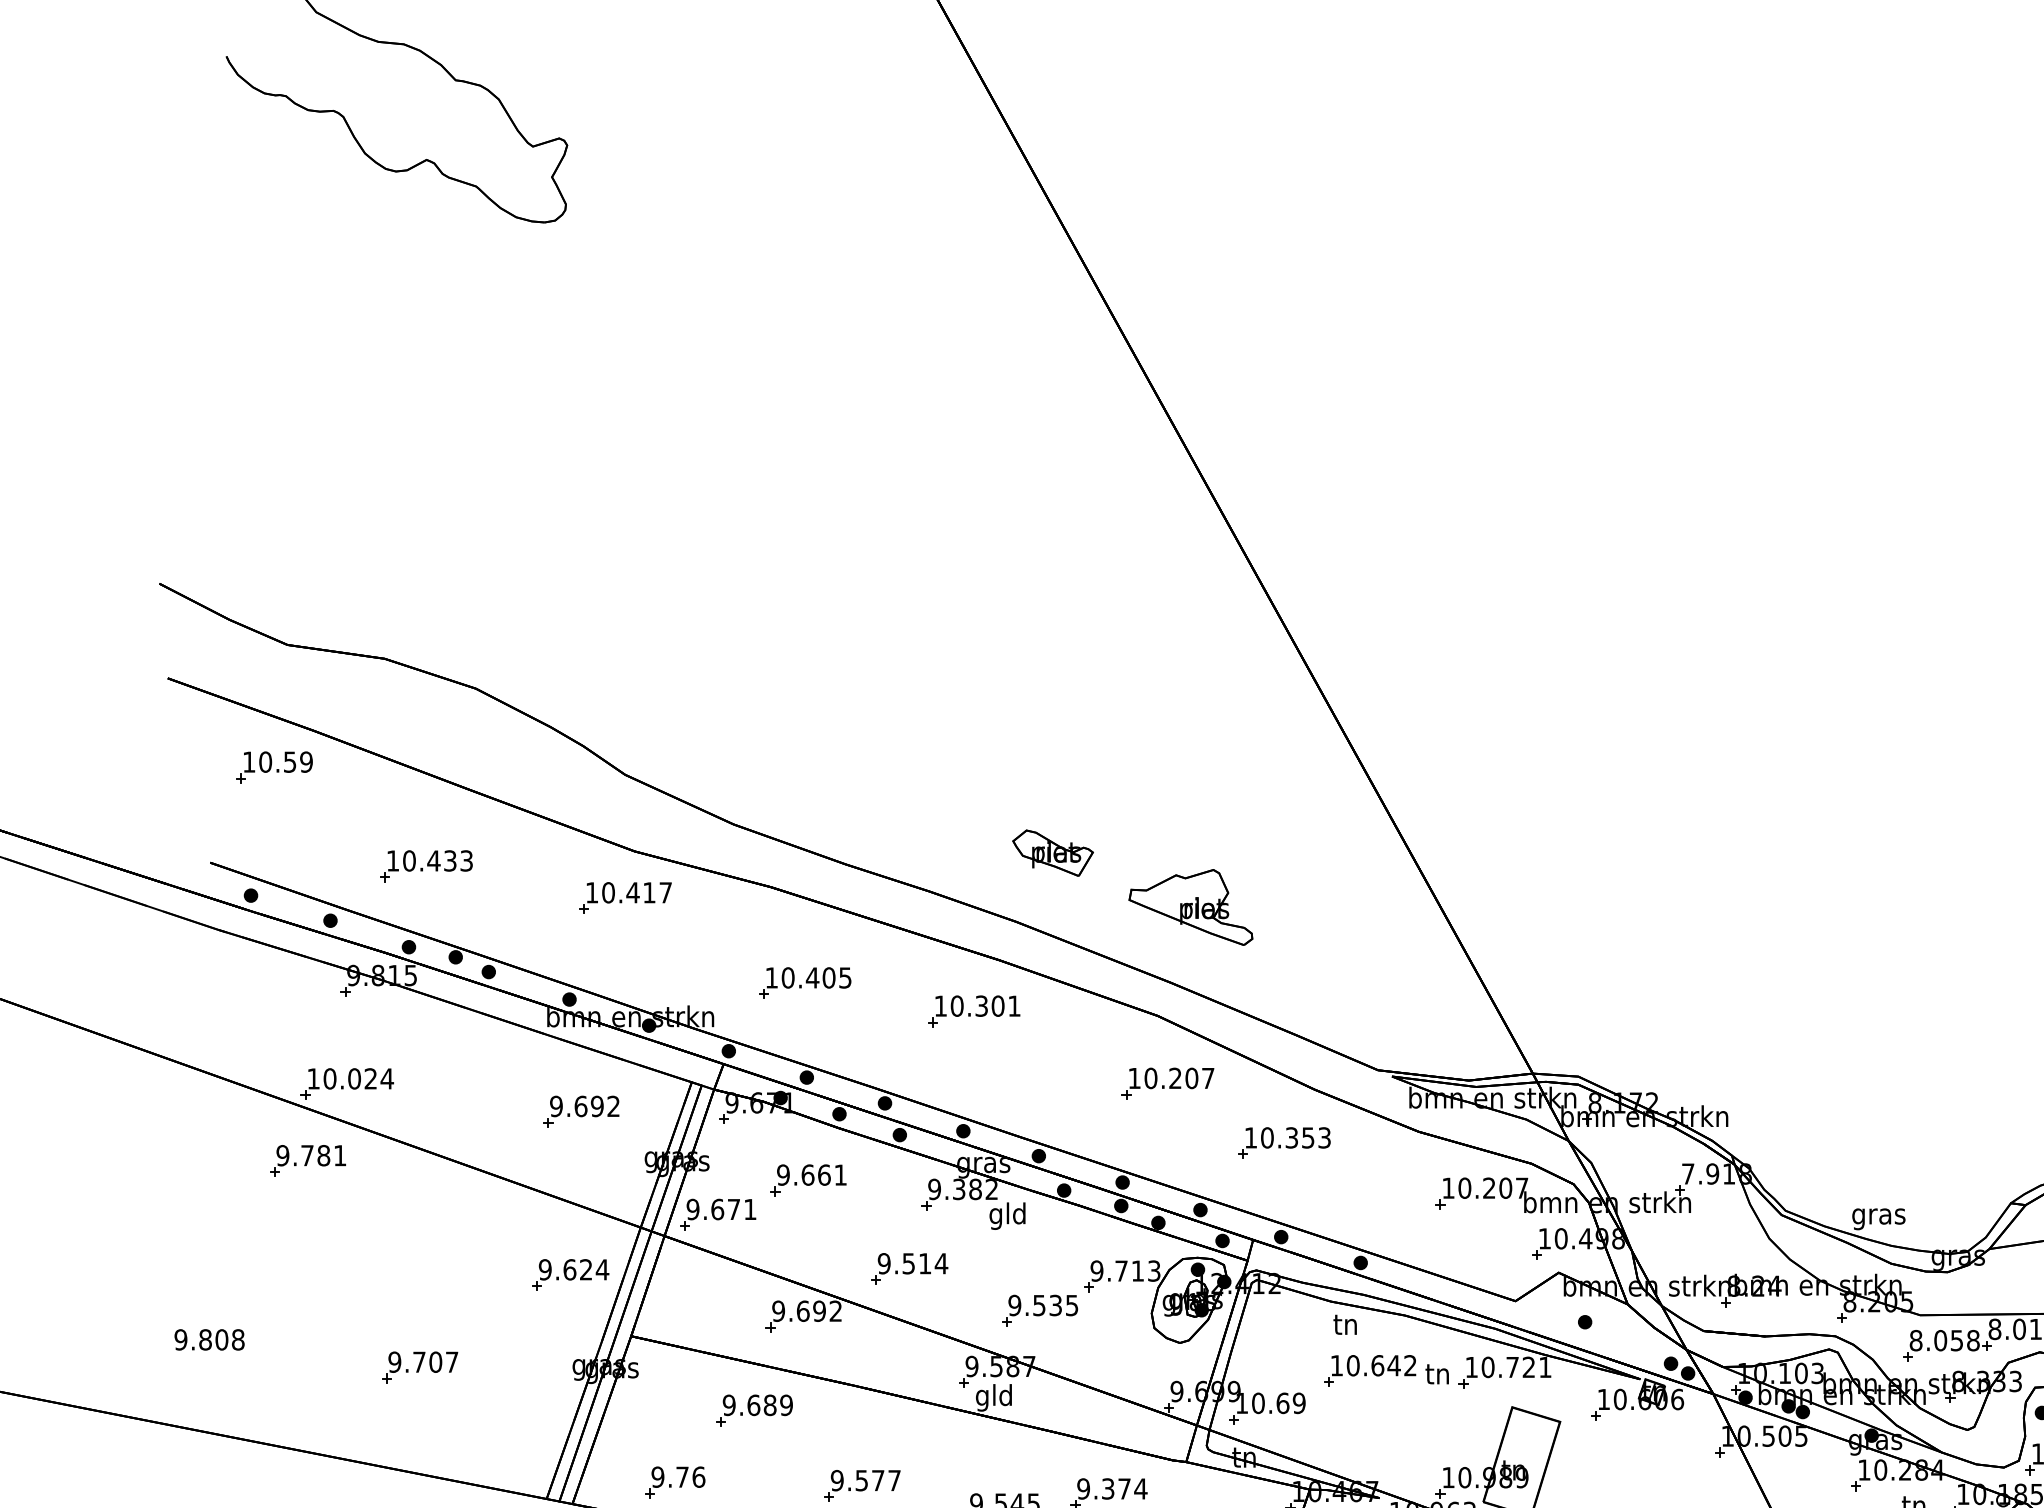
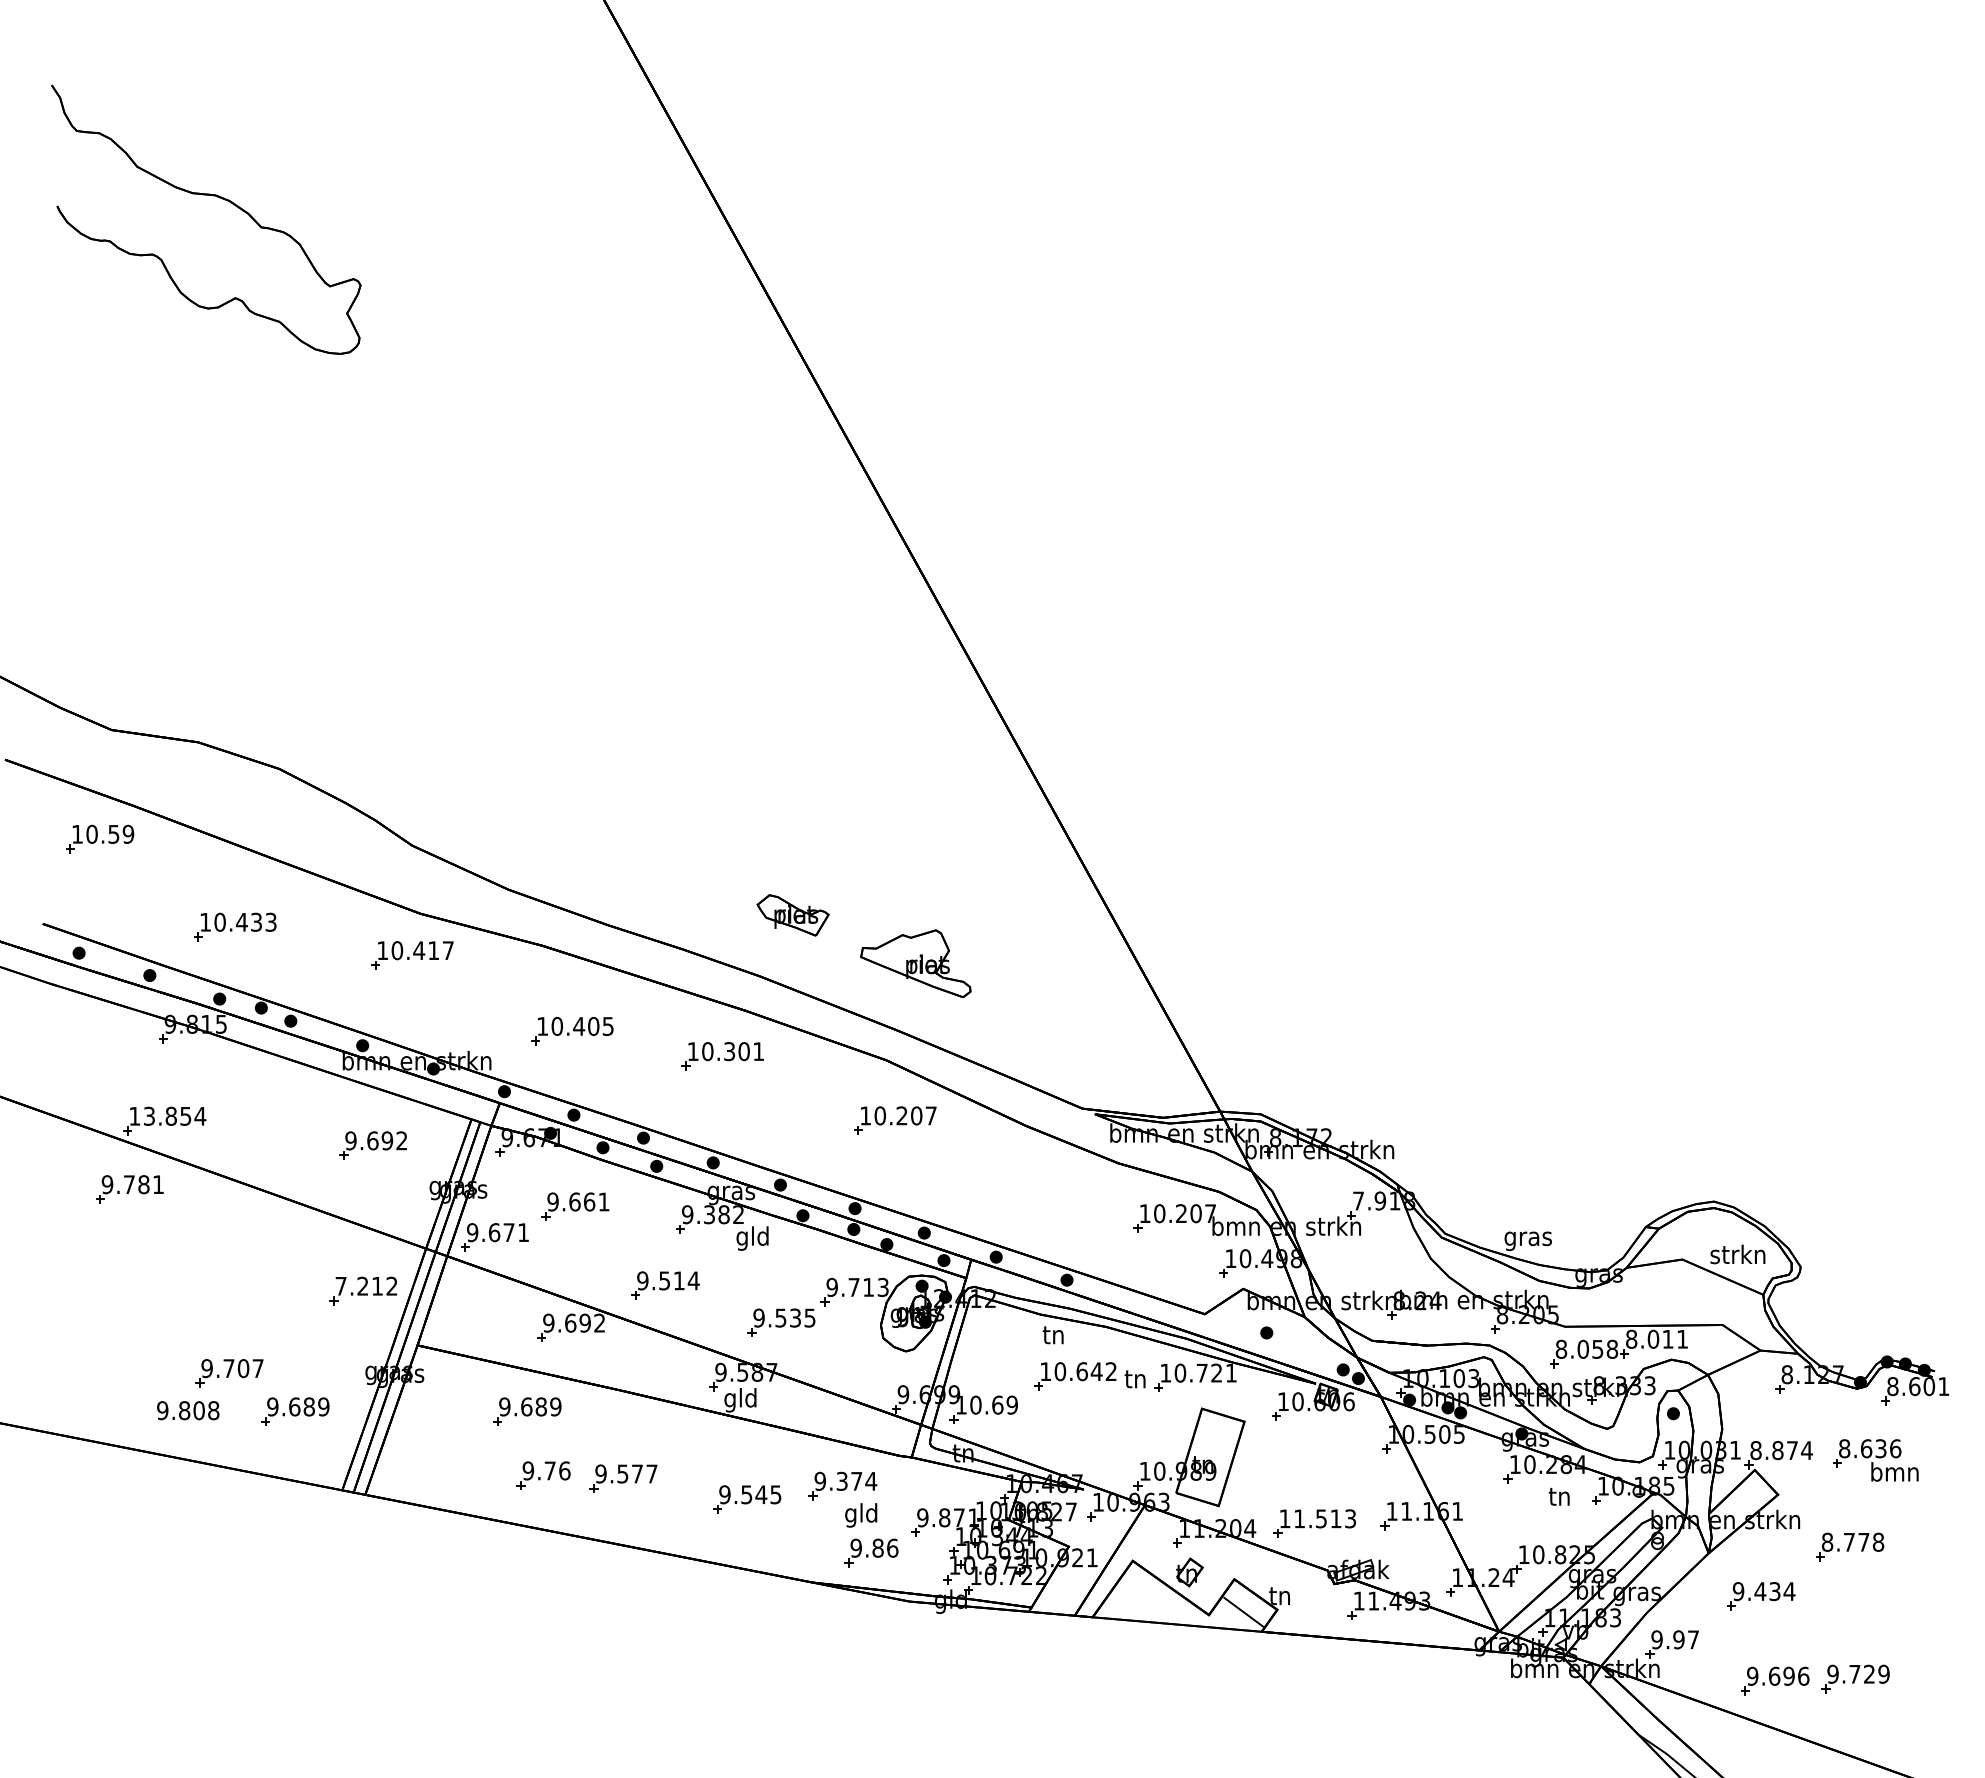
text: (350, 1077) -> (167, 1115), 10.024 -> 13.854
part: (1283, 1143) -> (998, 1173), removed
text: (573, 1268) -> (366, 1285), 9.624 -> 7.212
text: (209, 1339) -> (188, 1410), moved
part: (494, 1410) -> (295, 1411), added
part: (674, 1482) -> (543, 1475), moved

